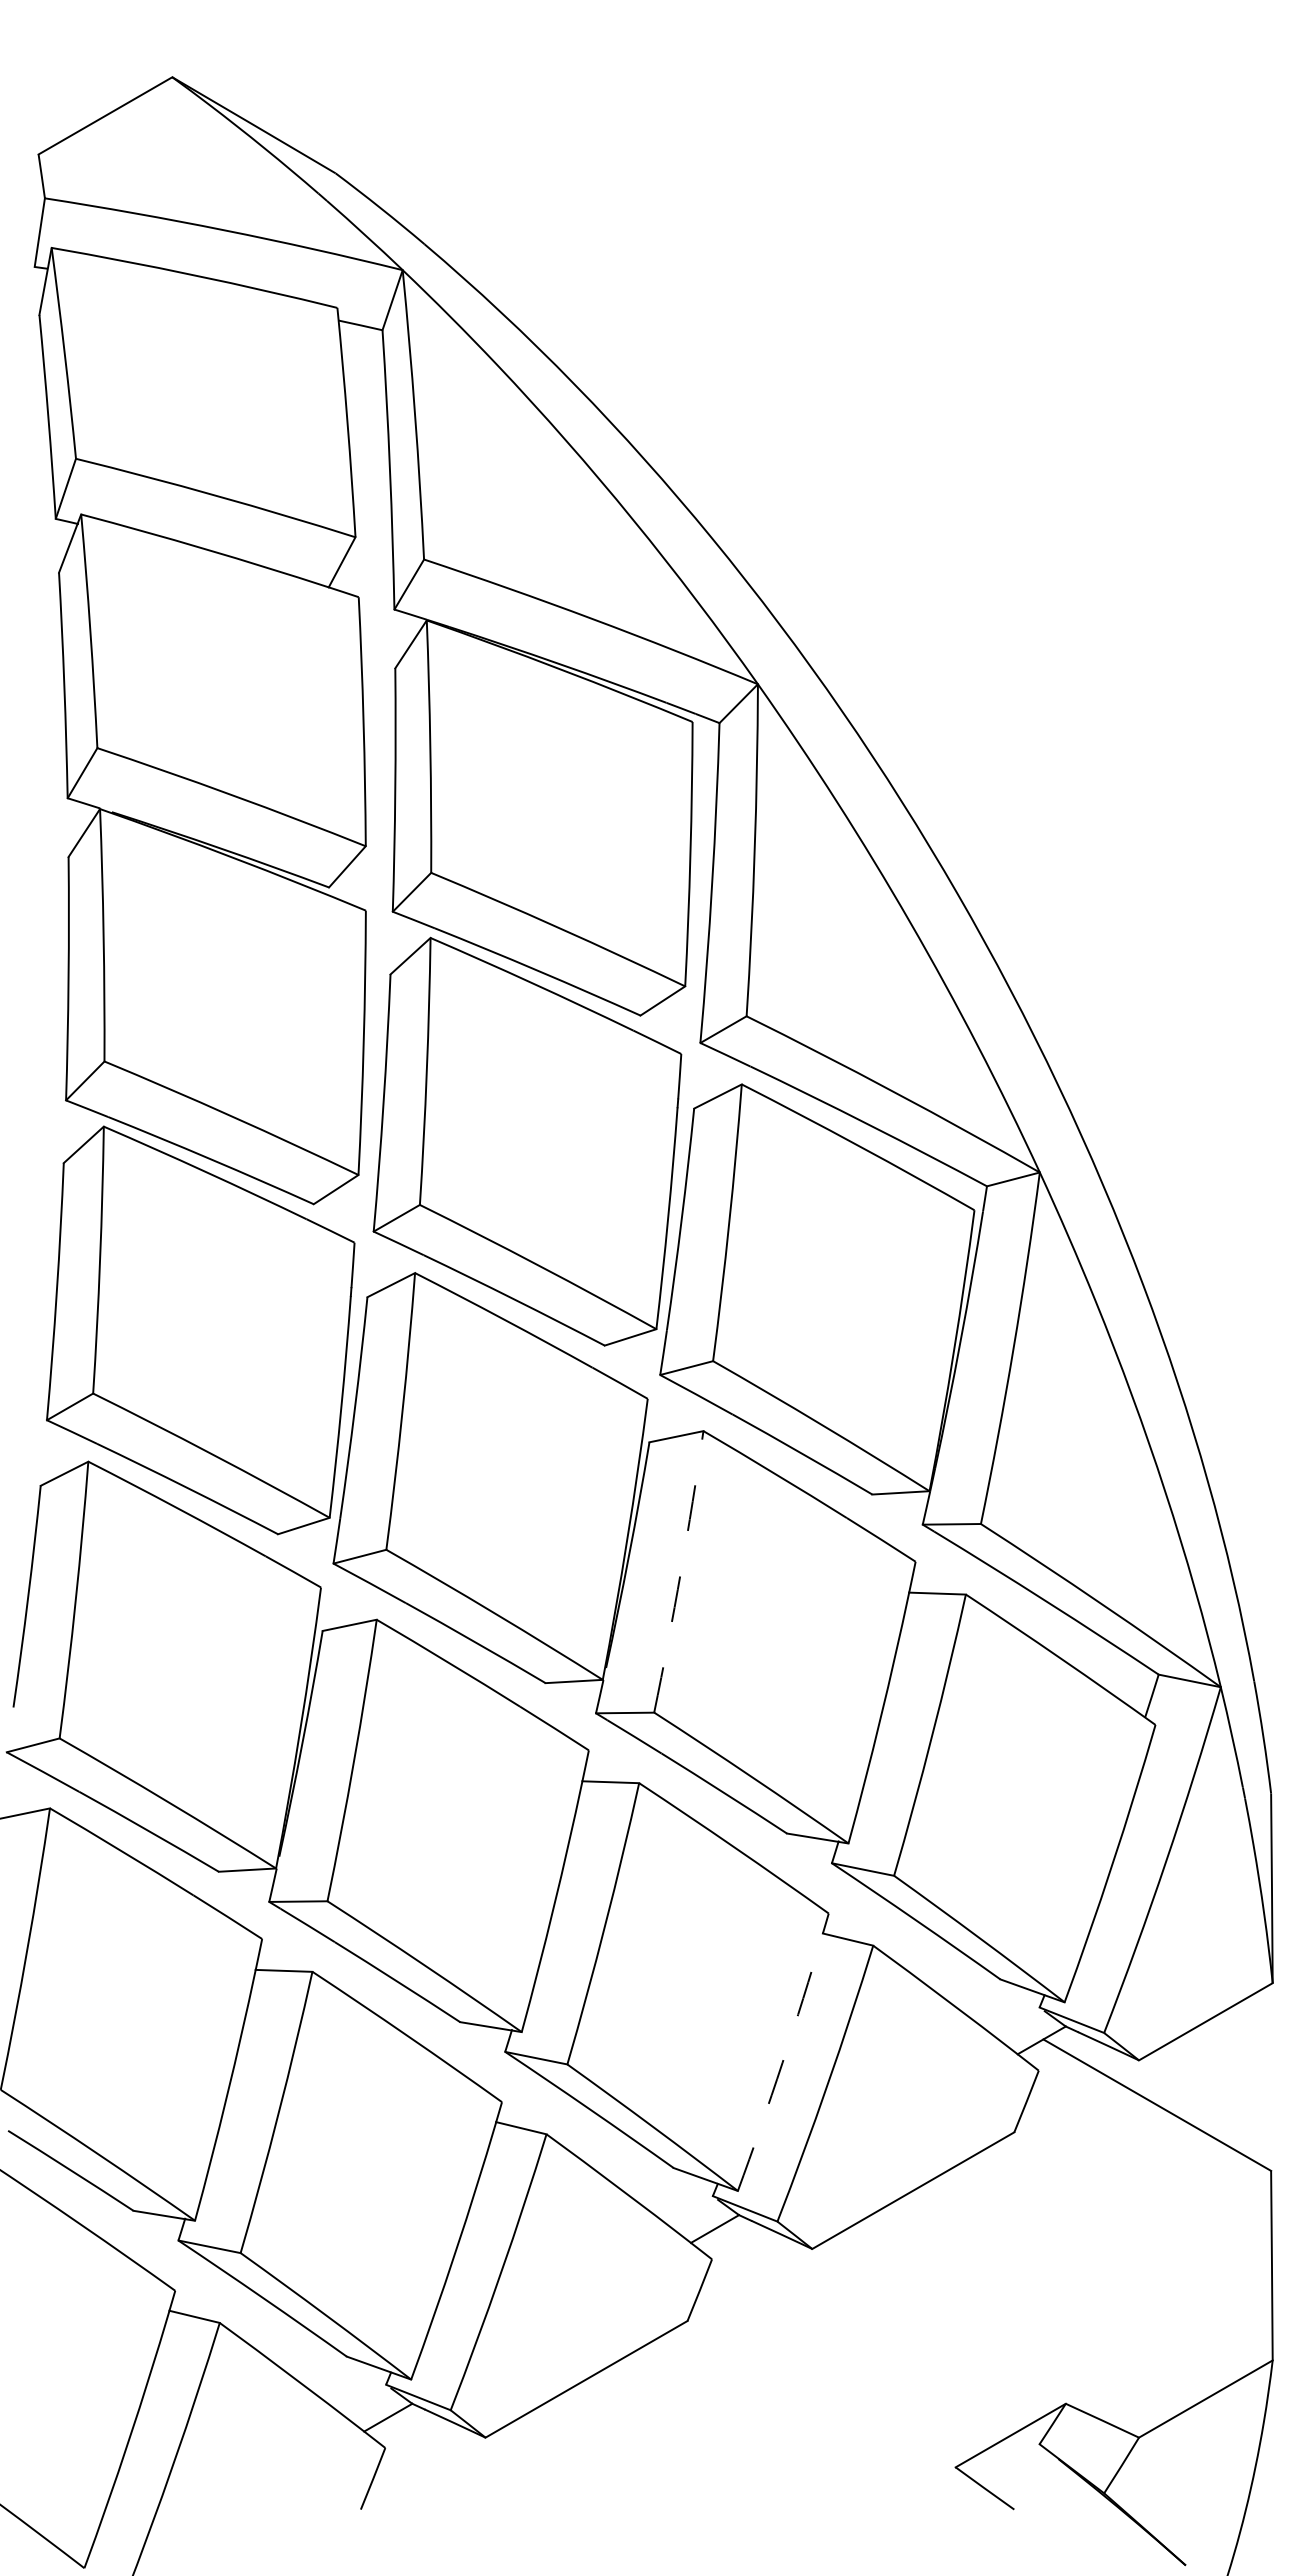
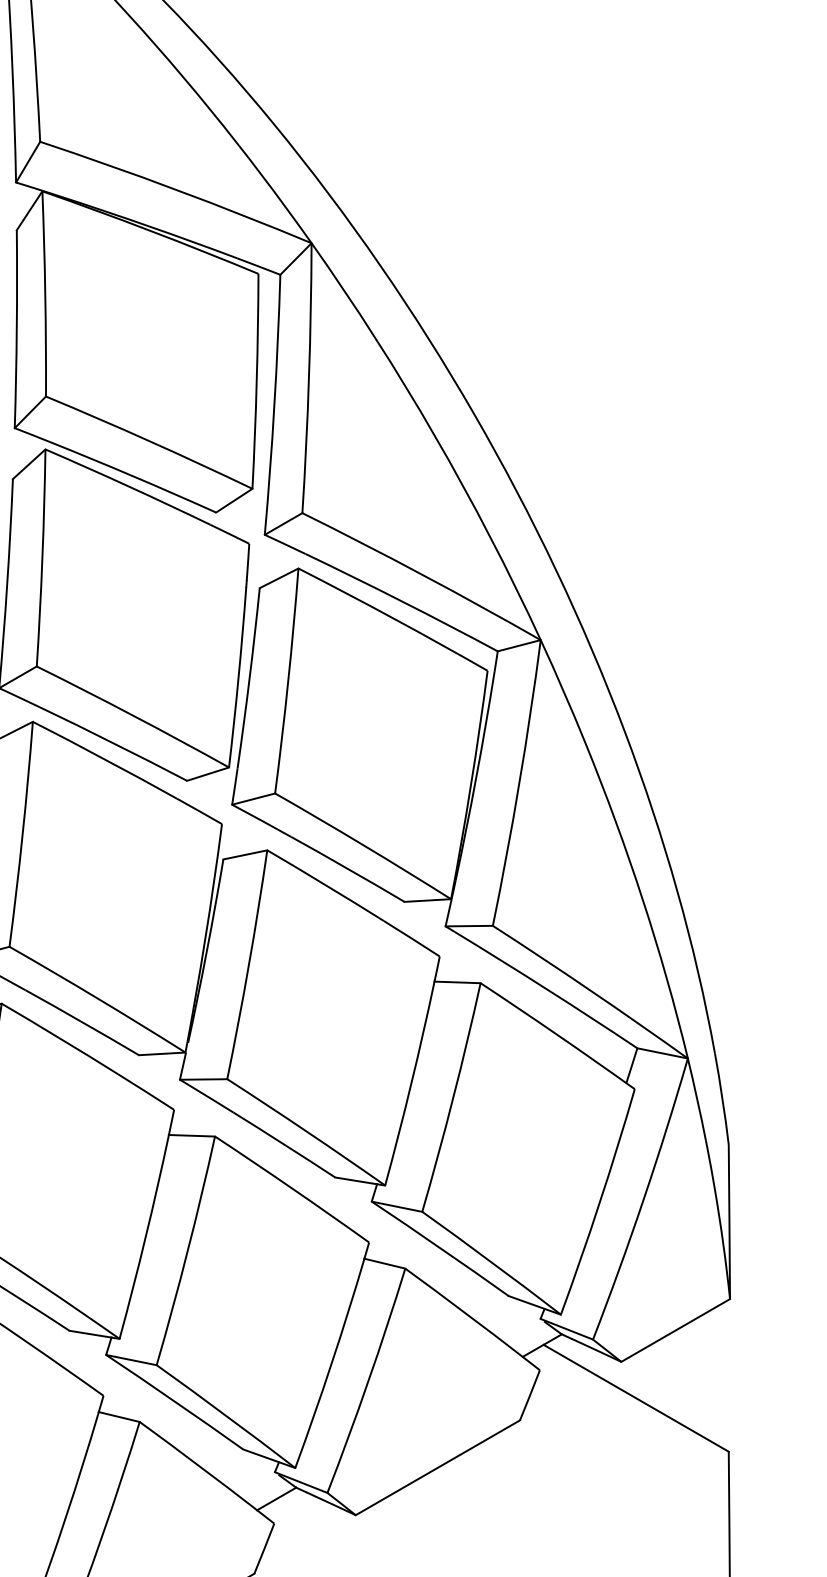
arc: (680, 1572) -> (248, 965), dashed -> solid
arc: (782, 2062) -> (331, 1363), dashed -> solid

